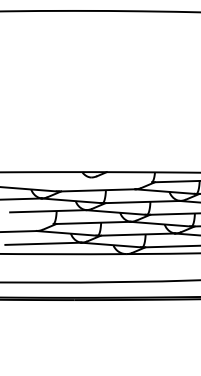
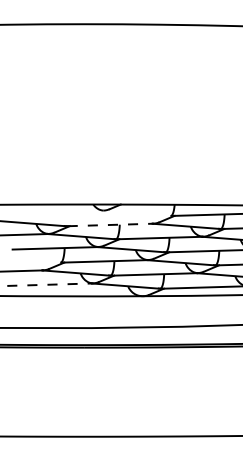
line: (97, 189) -> (110, 224), solid -> dashed
line: (43, 243) -> (49, 284), solid -> dashed

